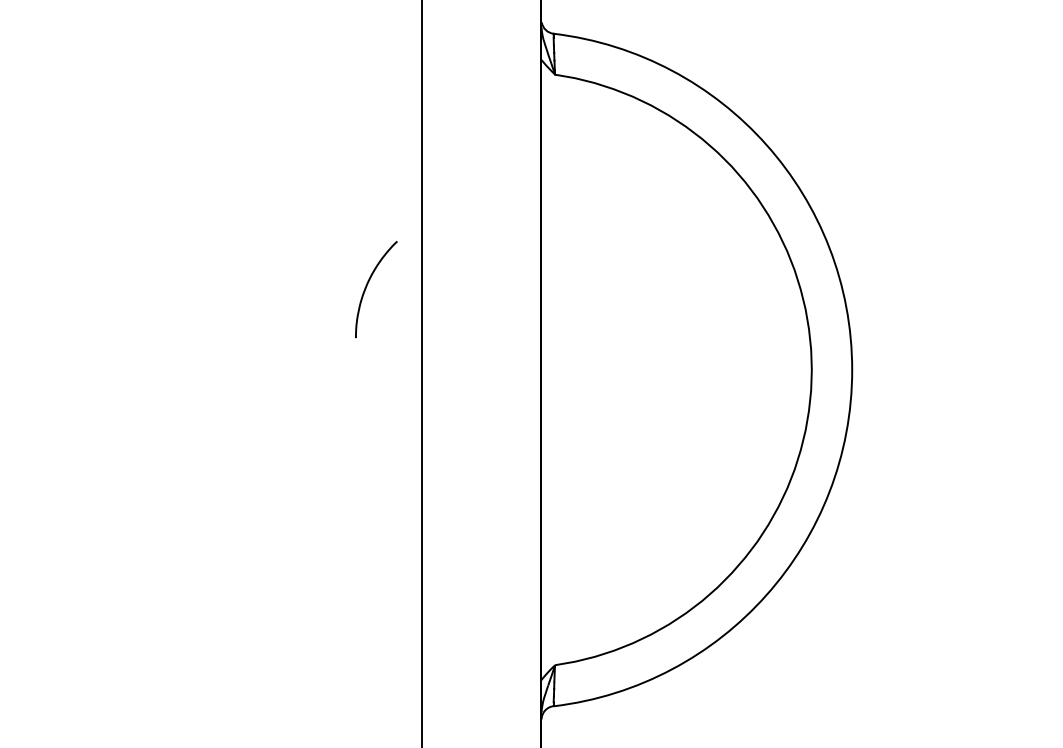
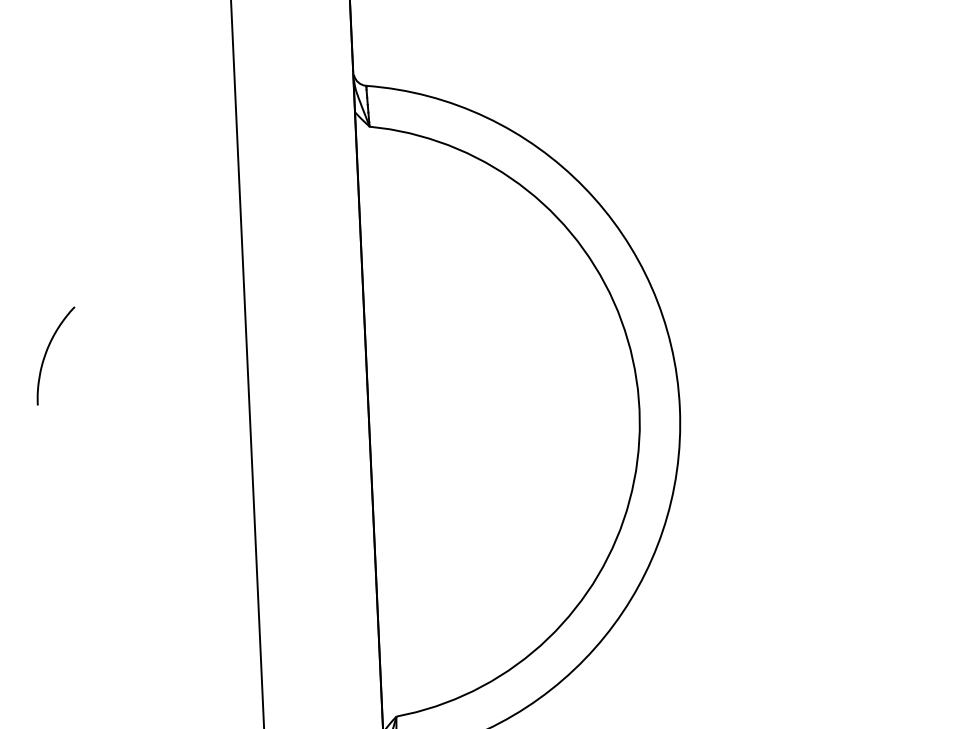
curve: (368, 284) -> (47, 351), moved

